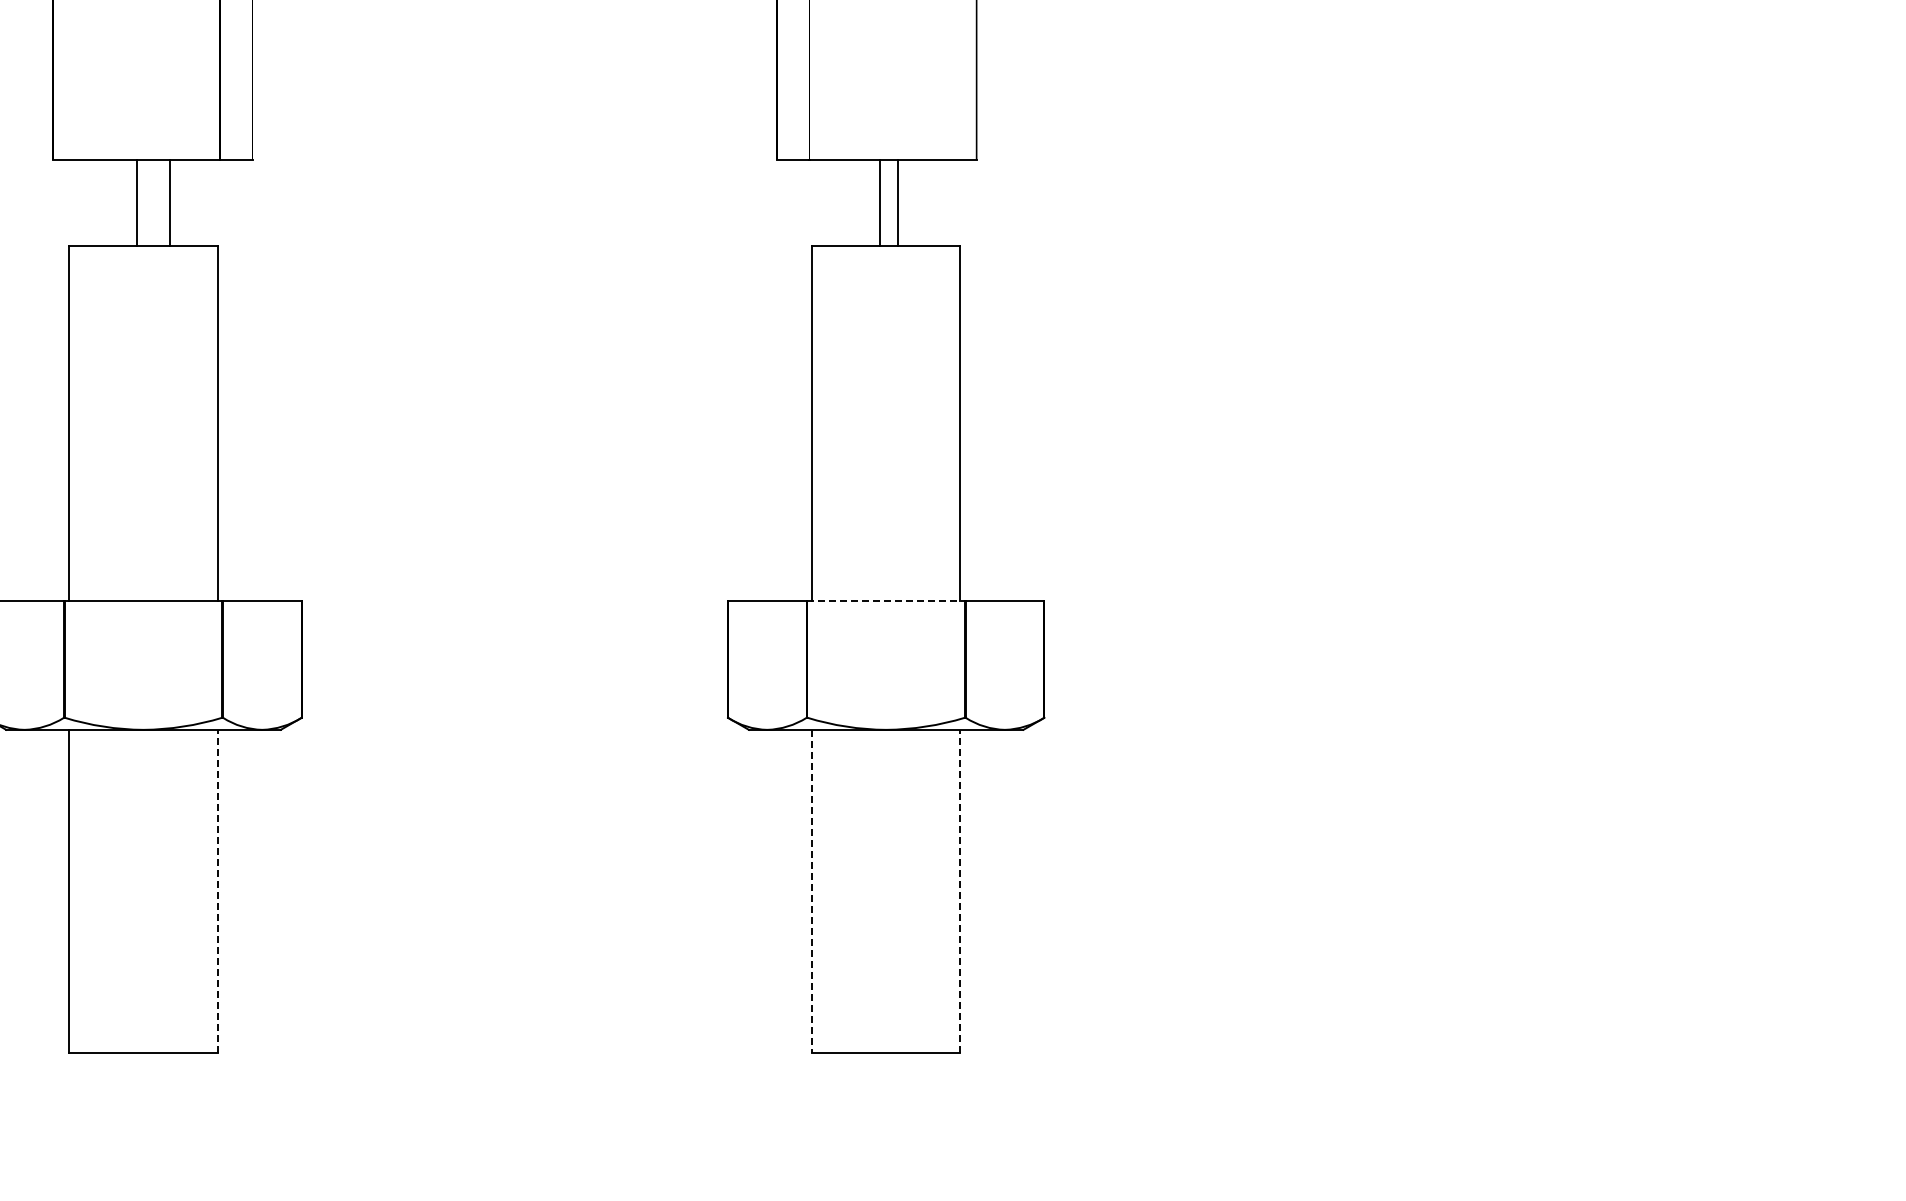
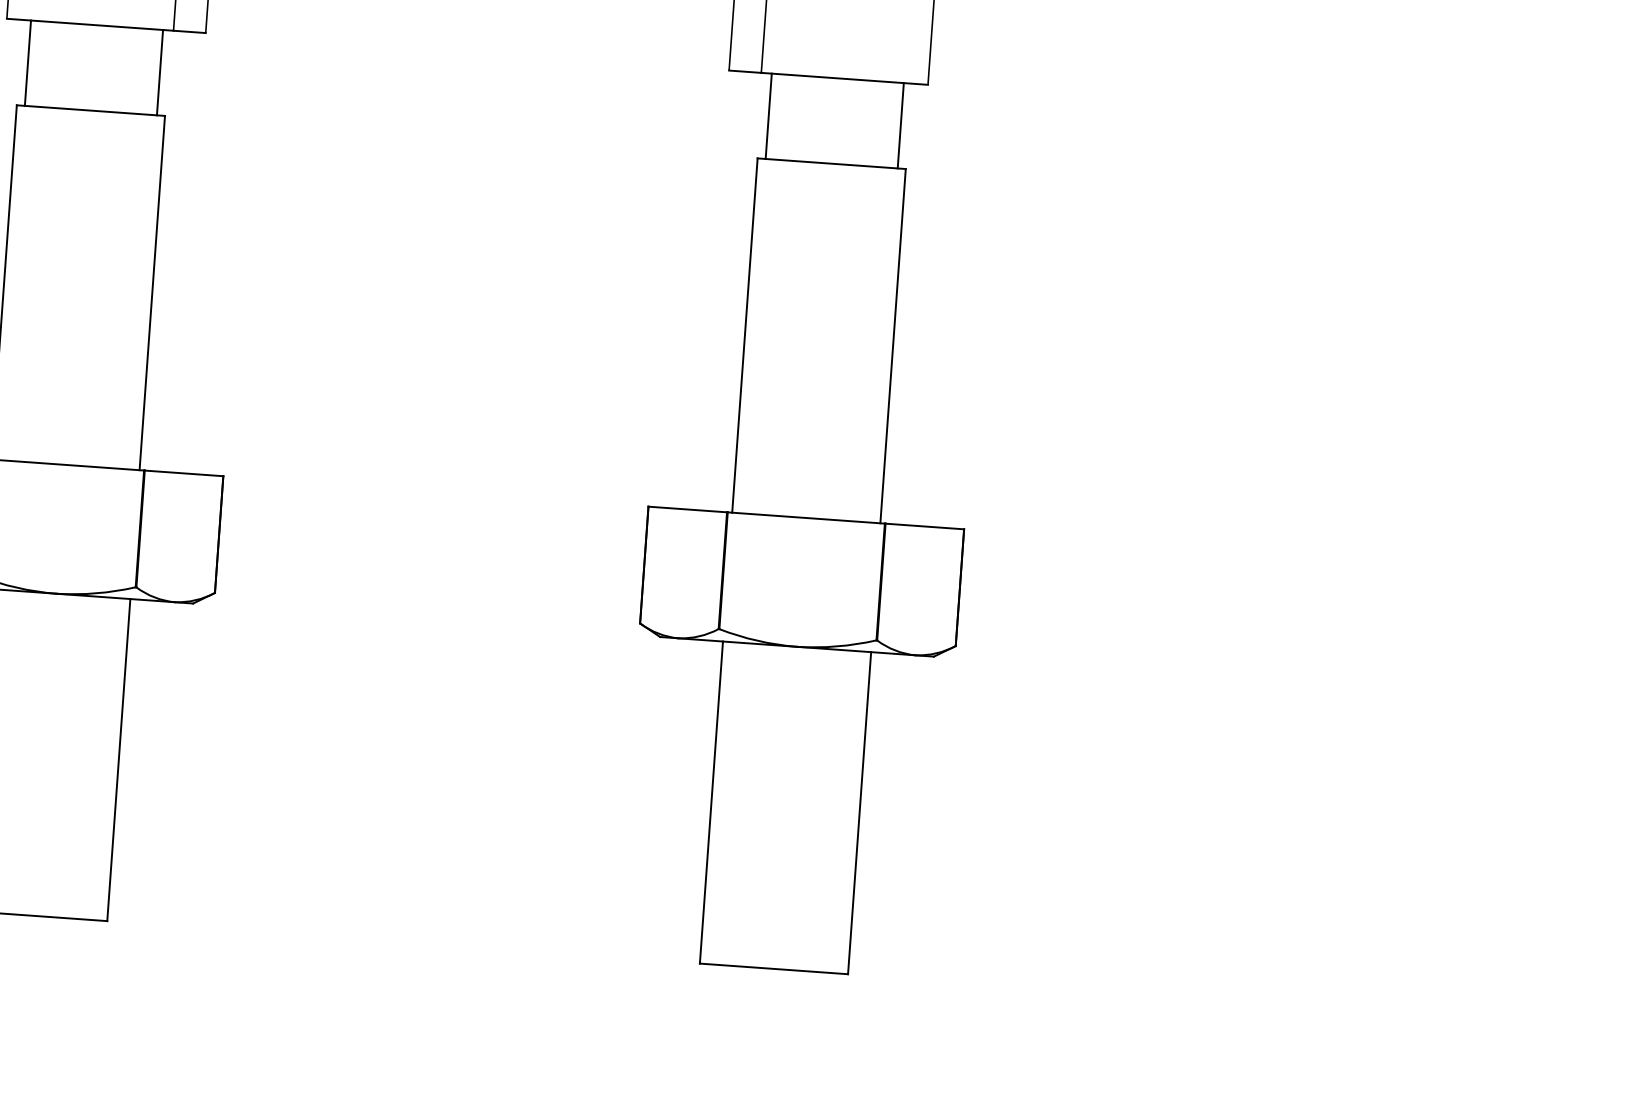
line: (137, 202) -> (28, 62), moved
line: (169, 202) -> (159, 72), moved
line: (880, 202) -> (769, 116), moved
line: (898, 202) -> (900, 125), moved
line: (886, 600) -> (806, 517), dashed -> solid
line: (217, 890) -> (118, 759), dashed -> solid
line: (960, 890) -> (859, 812), dashed -> solid
line: (811, 891) -> (710, 802), dashed -> solid

